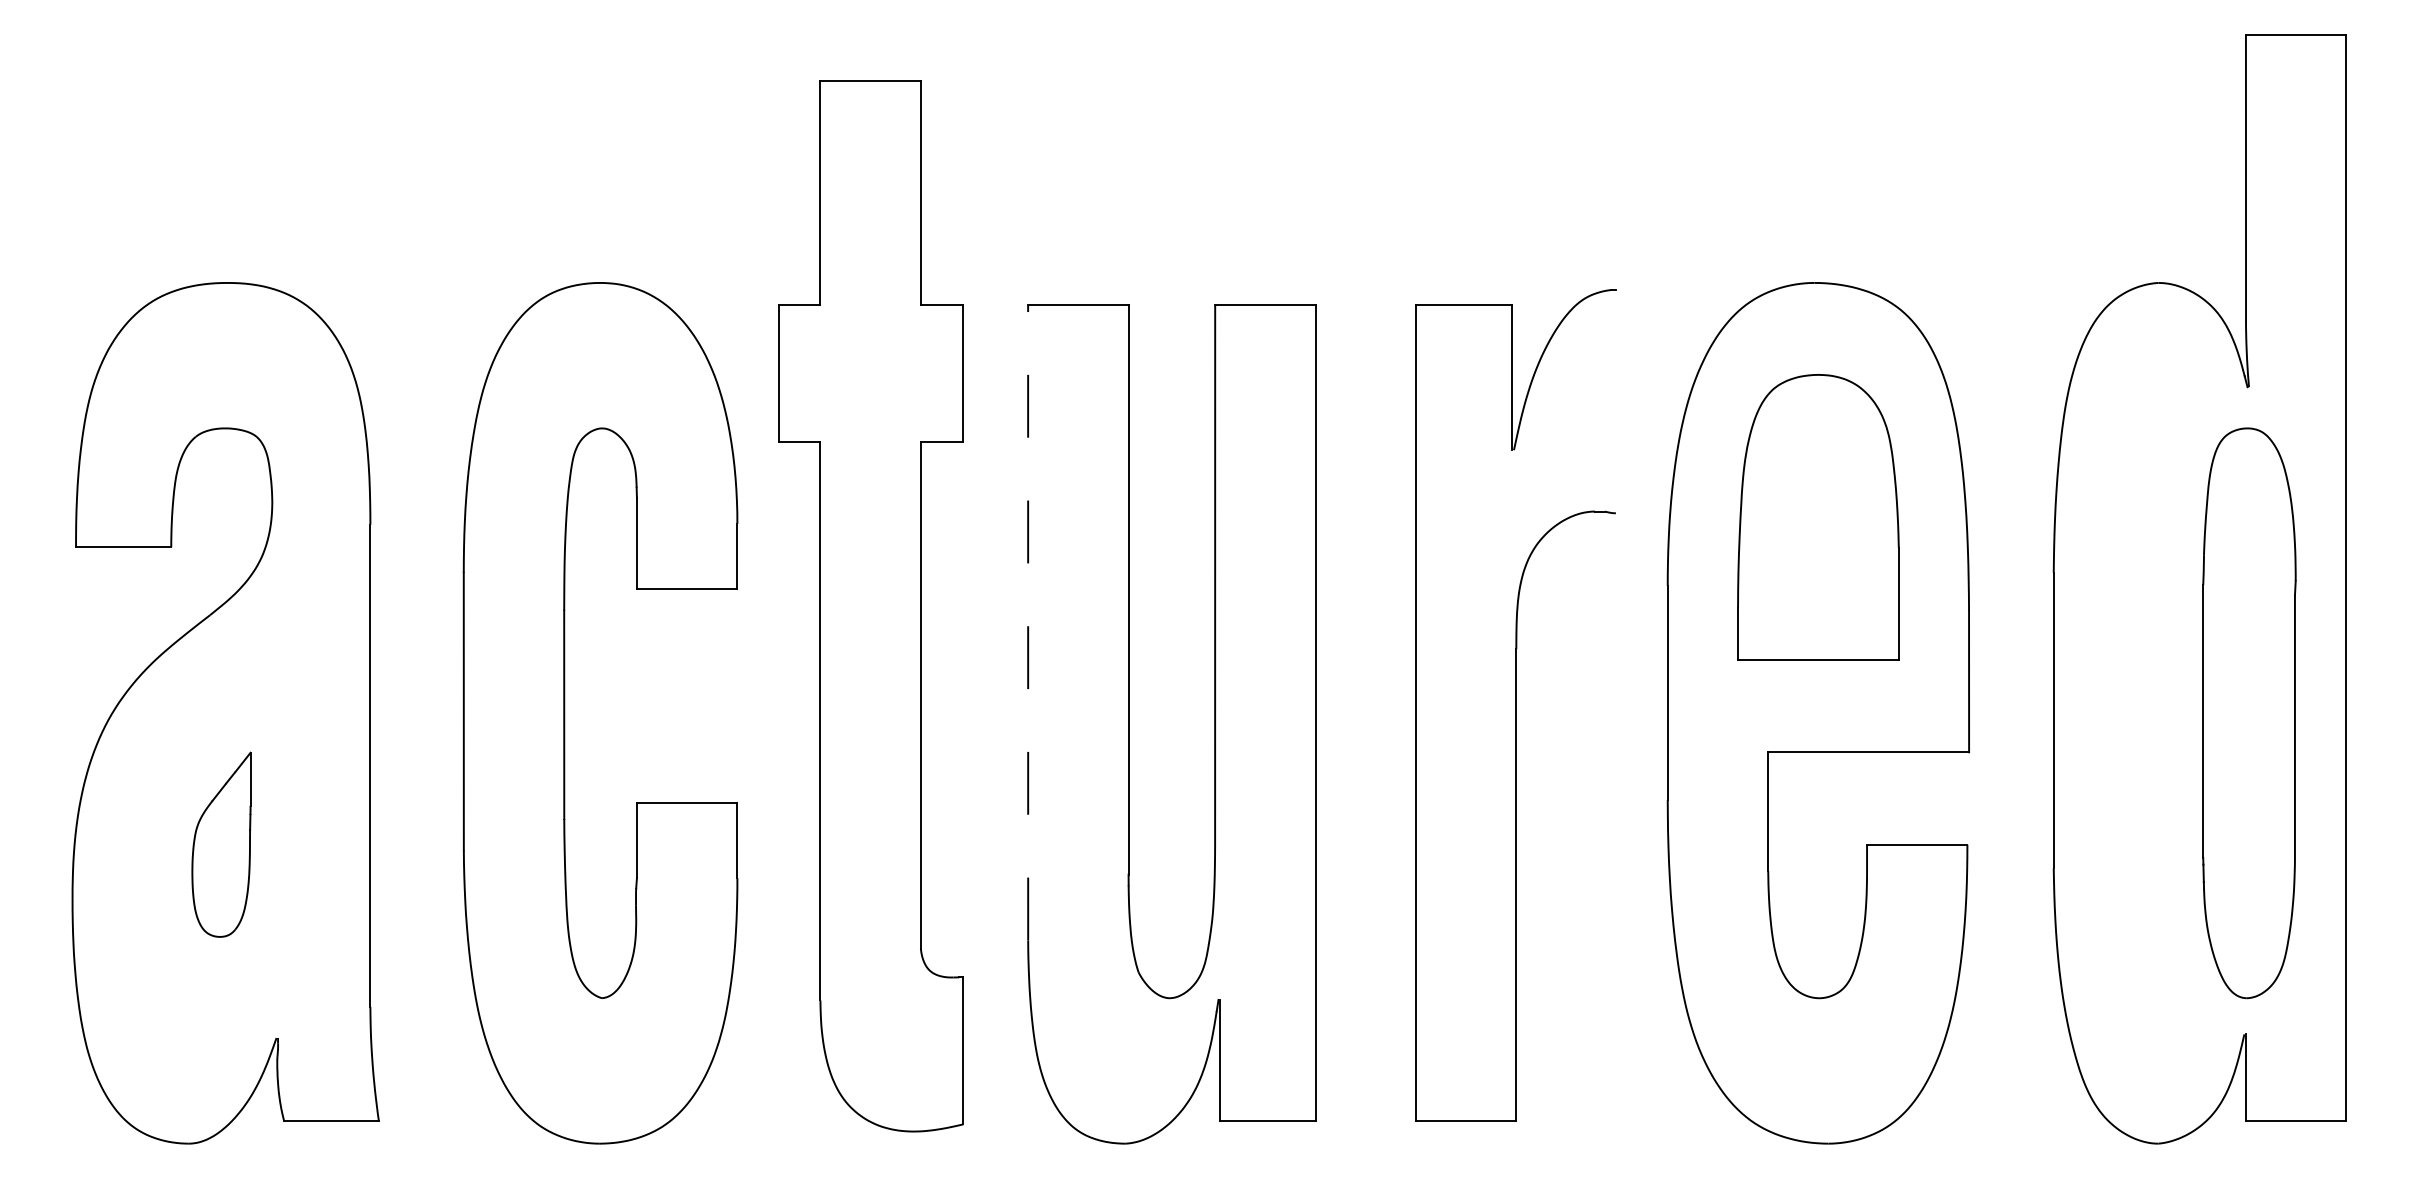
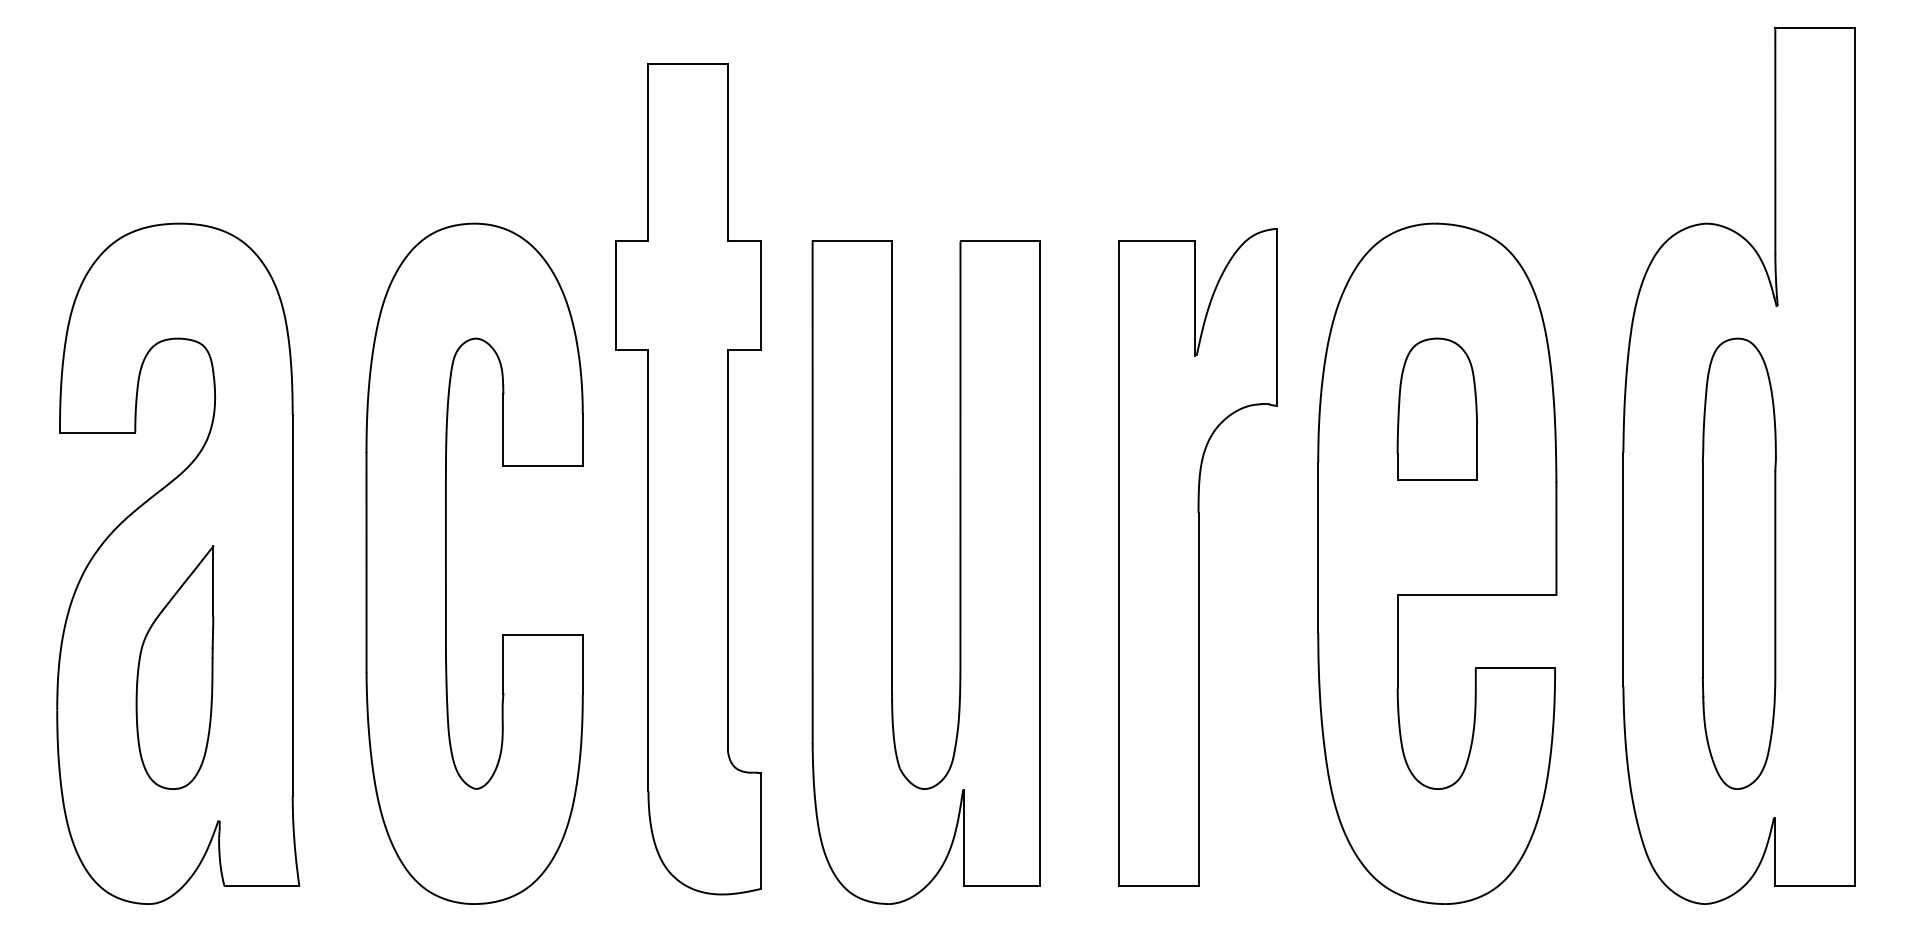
line: (1615, 401) -> (1276, 317), added
part: (1818, 517) -> (1437, 409), size x0.62
line: (1028, 622) -> (812, 492), dashed -> solid
part: (2249, 713) -> (1739, 564), moved
part: (221, 844) -> (174, 667), size x1.67

